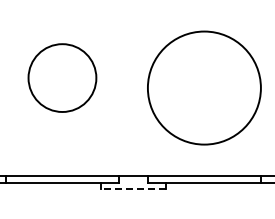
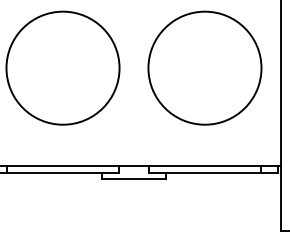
circle: (61, 77) -> (62, 67), size x1.67
circle: (203, 87) -> (204, 67), moved
line: (132, 189) -> (133, 179), dashed -> solid

